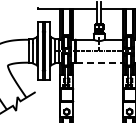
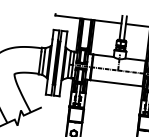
line: (99, 62) -> (116, 83), dashed -> solid

